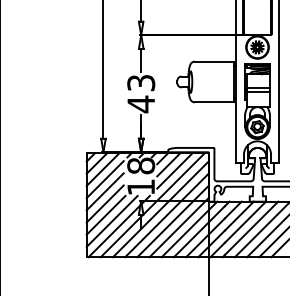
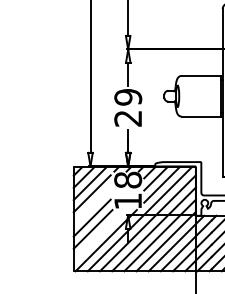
text: (141, 93) -> (128, 107), 43 -> 29
line: (104, 191) -> (91, 205), removed
line: (111, 220) -> (98, 234), removed

